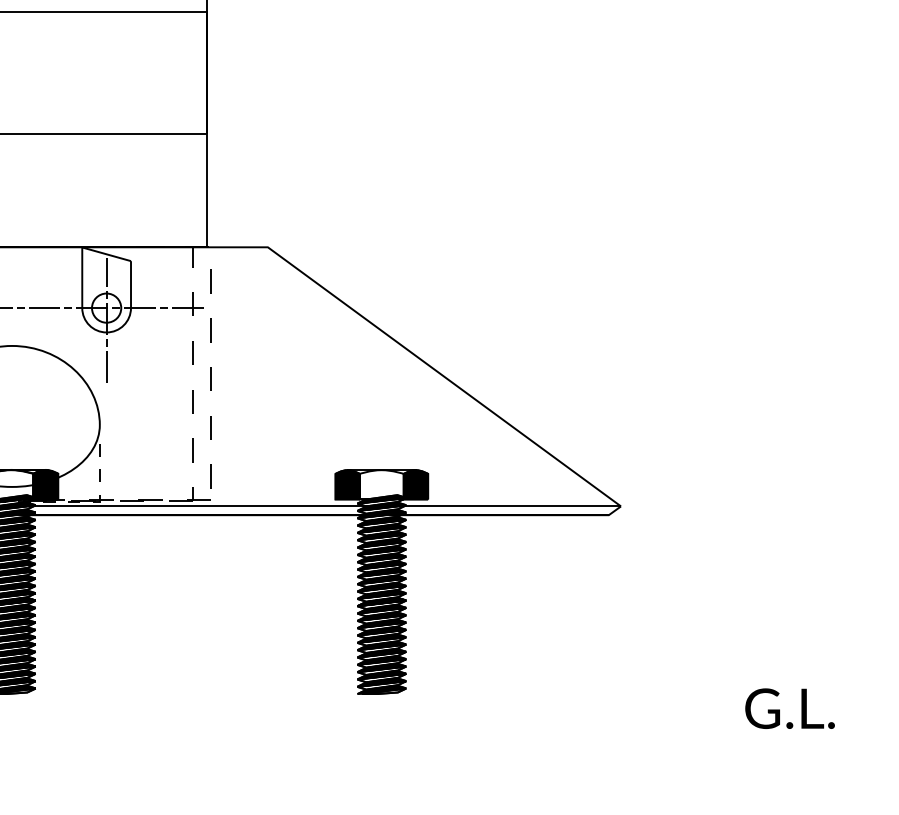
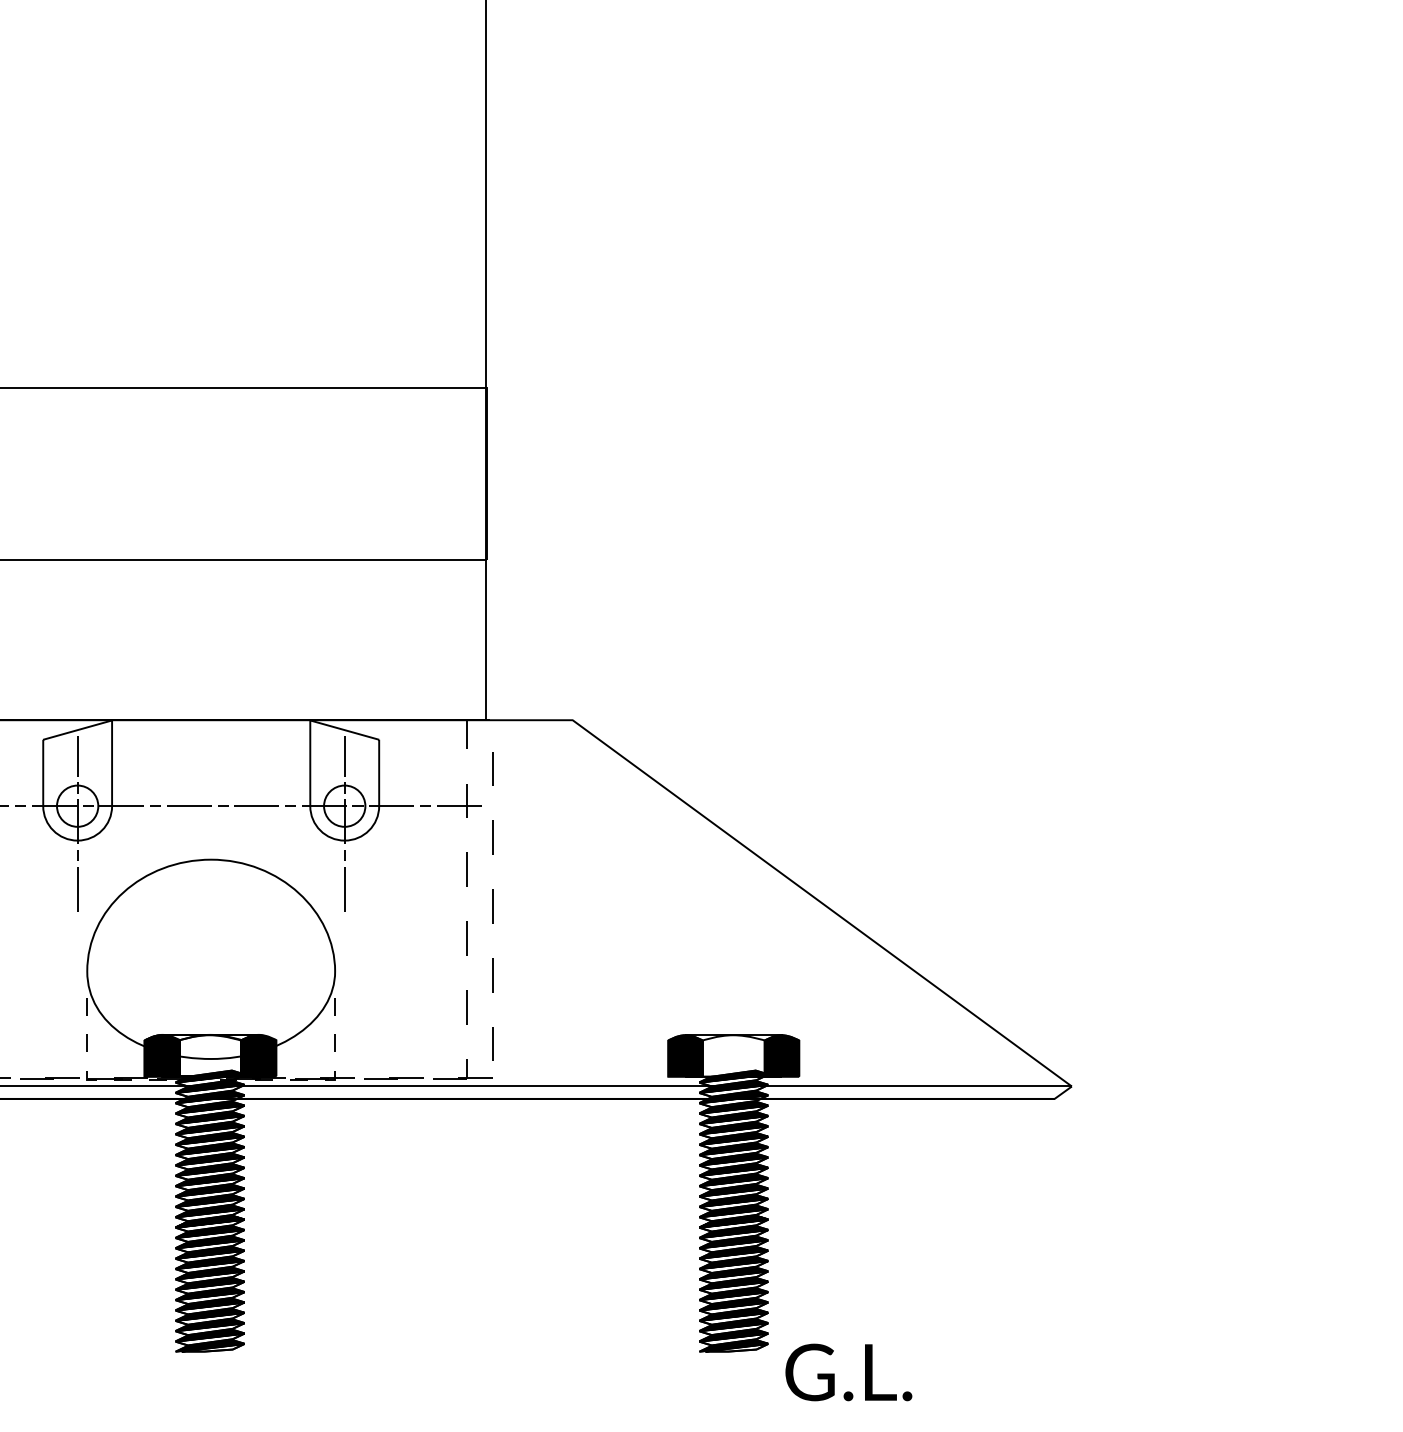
text: (789, 708) -> (848, 1372), moved

